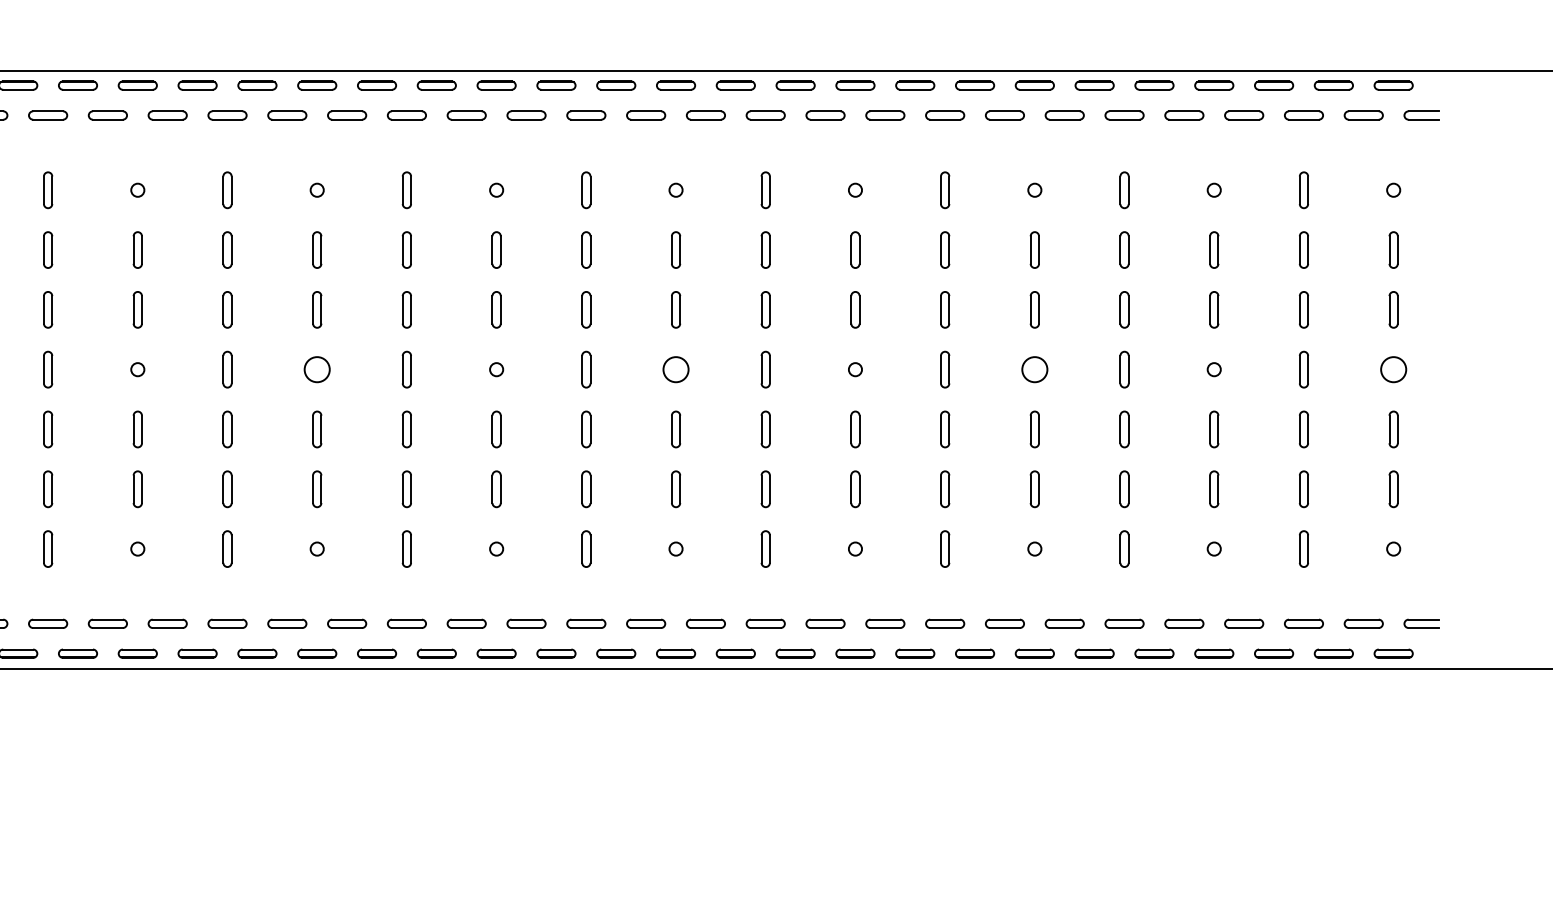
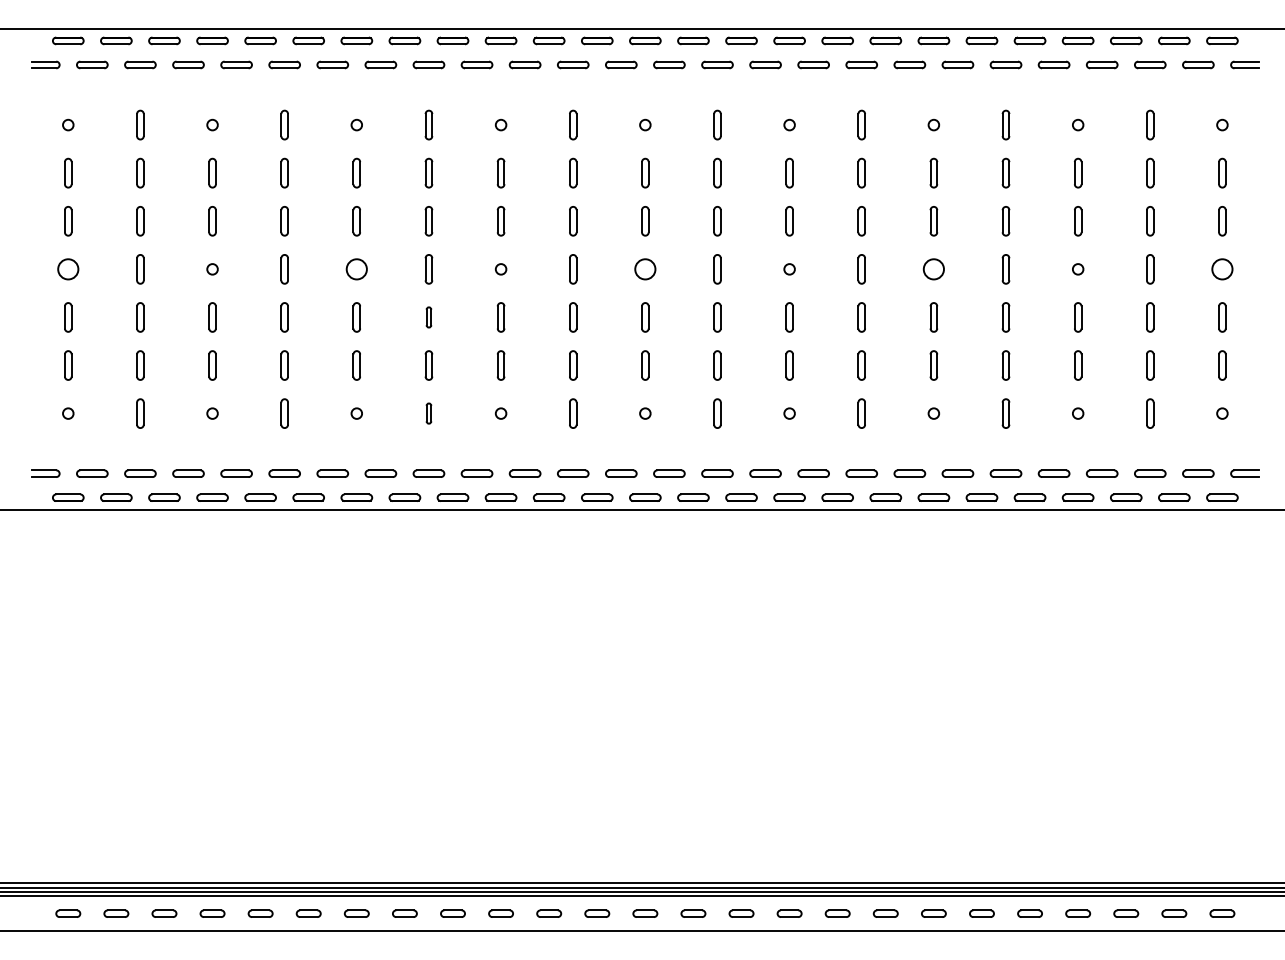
part: (406, 429) -> (428, 317), size x0.7
part: (406, 548) -> (428, 413), size x0.7

